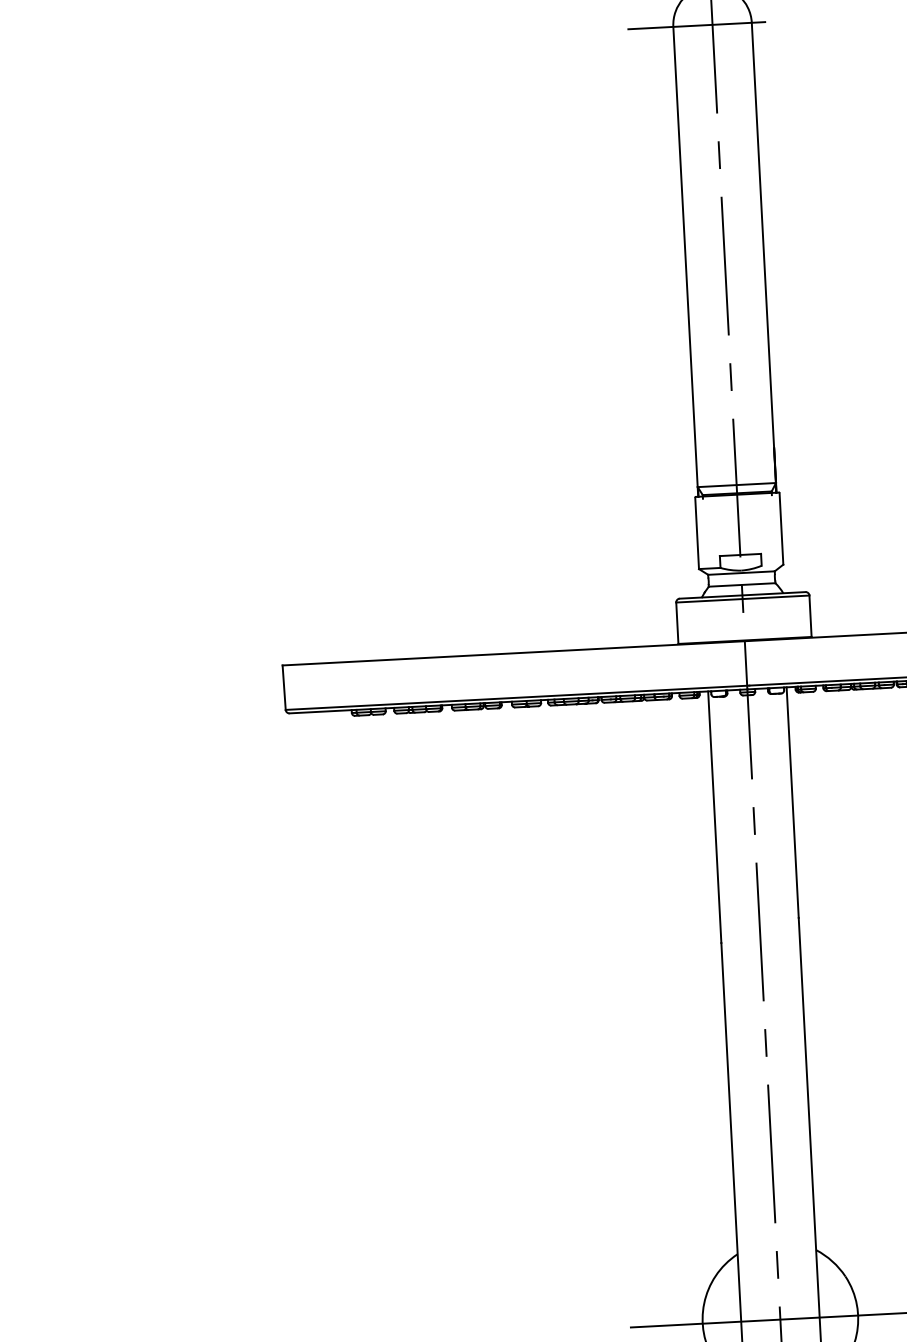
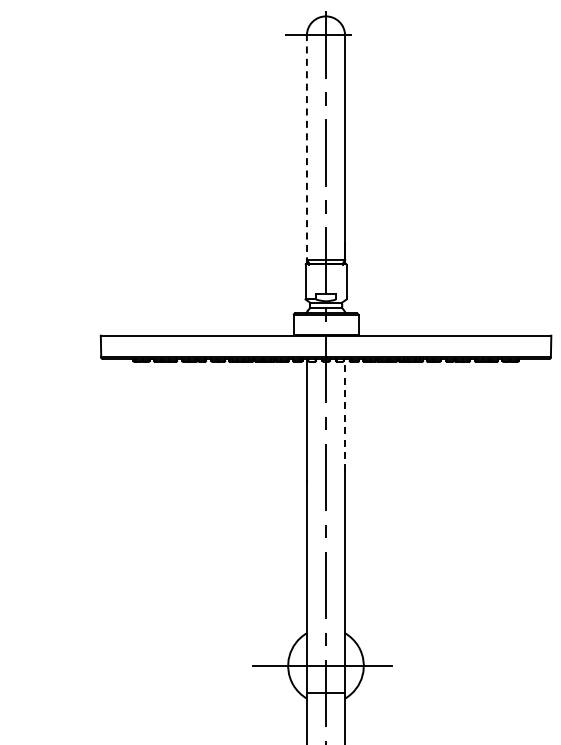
line: (684, 261) -> (306, 149), solid -> dashed
line: (793, 800) -> (345, 414), solid -> dashed

